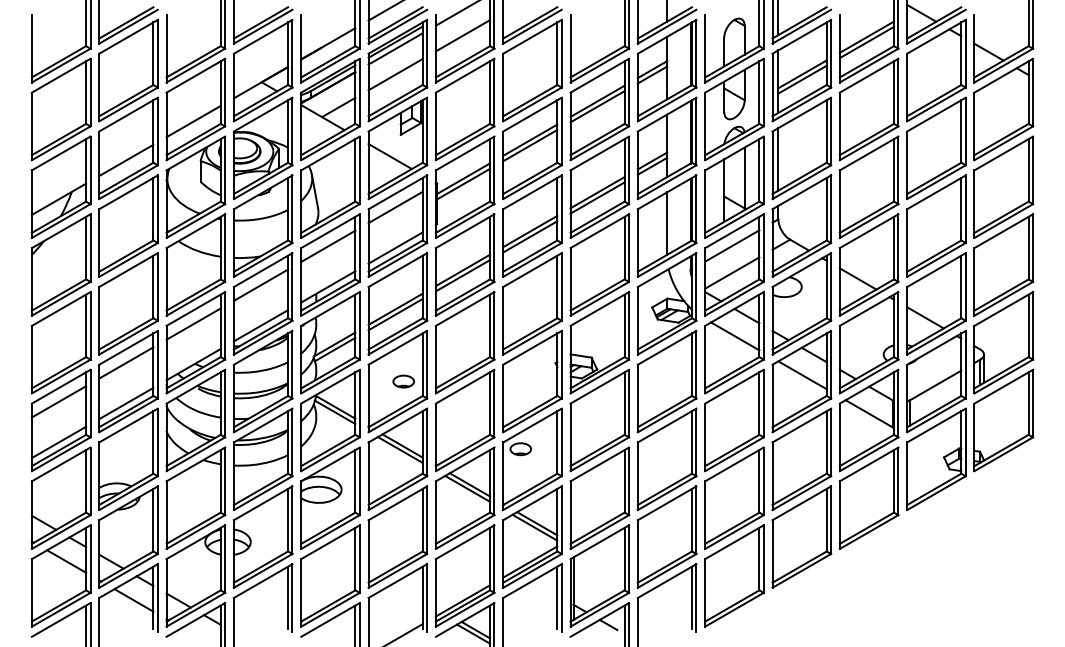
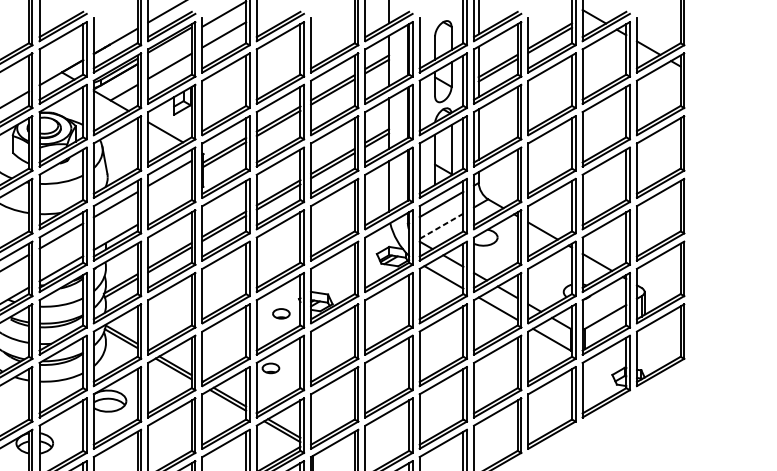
line: (395, 48) -> (169, 45), removed
line: (395, 247) -> (169, 205), removed
line: (731, 273) -> (440, 226), solid -> dashed
part: (403, 381) -> (281, 313), moved

